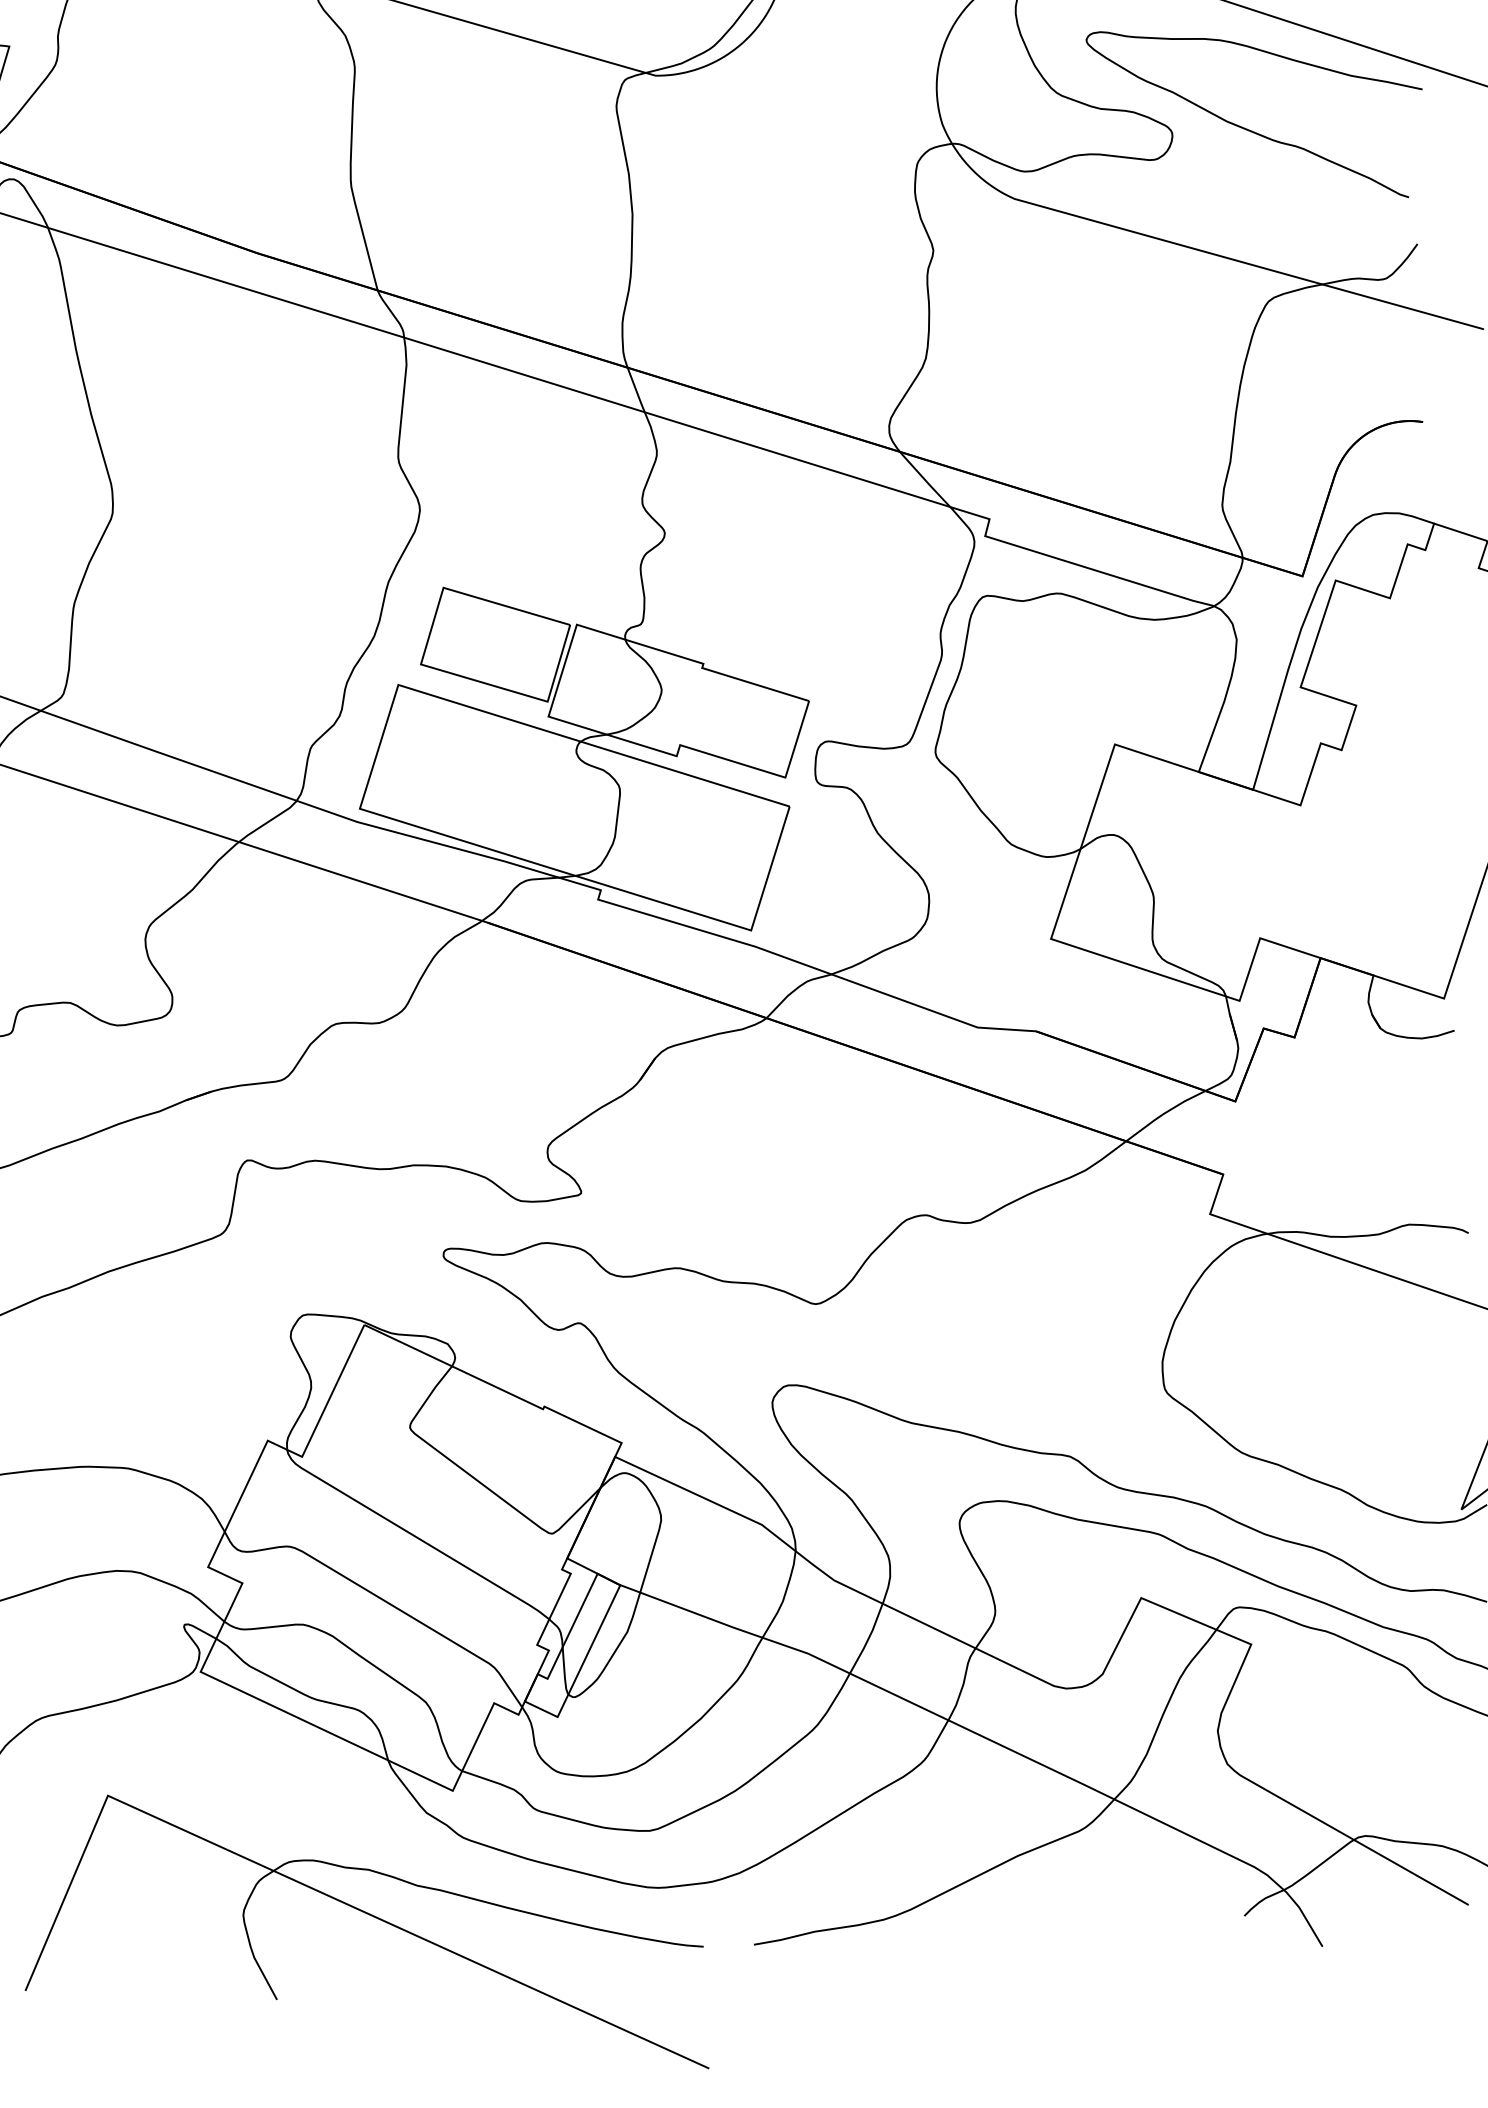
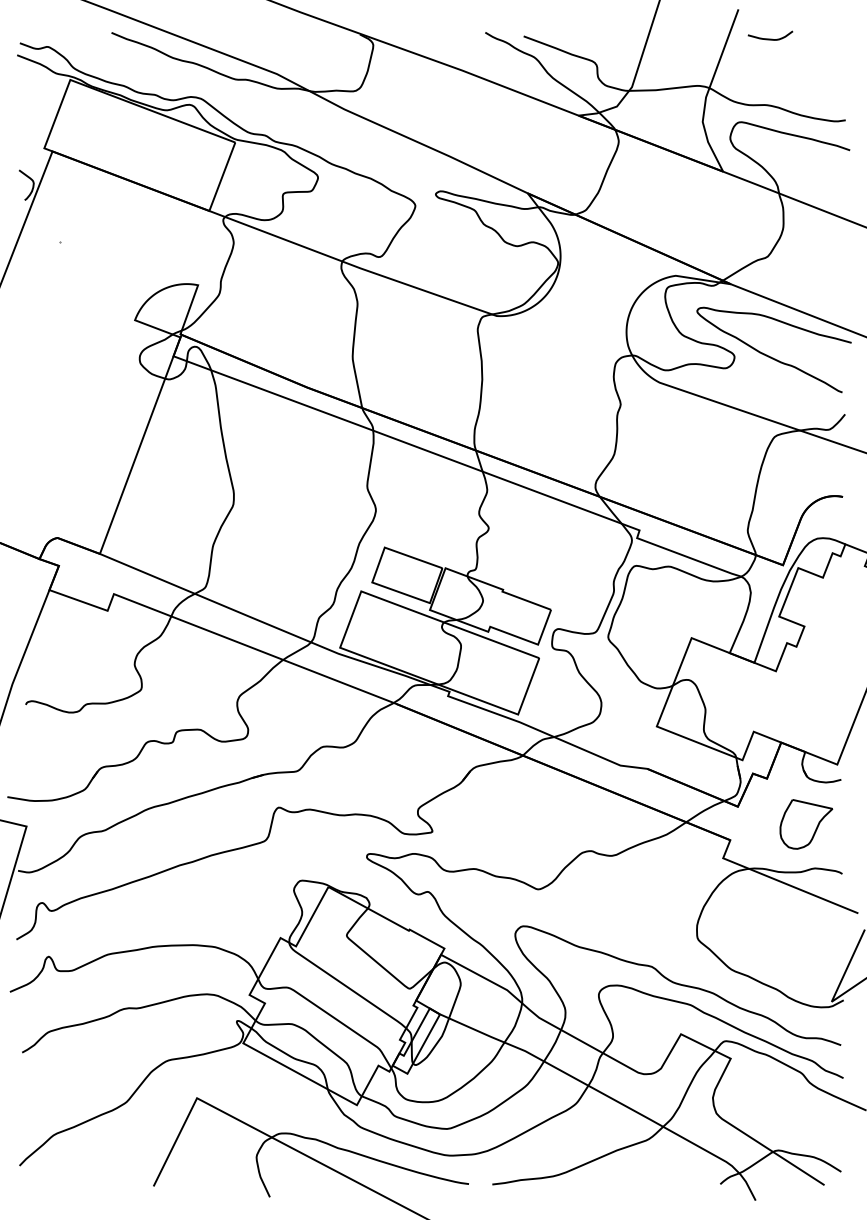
part: (1385, 1131) -> (806, 824), added

